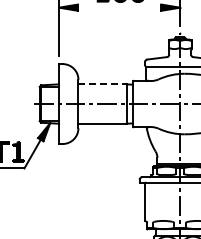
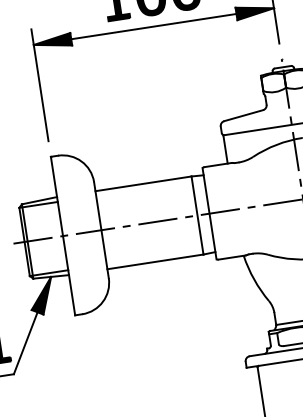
line: (119, 7) -> (153, 26), added
line: (103, 84) -> (145, 183), dashed -> solid

